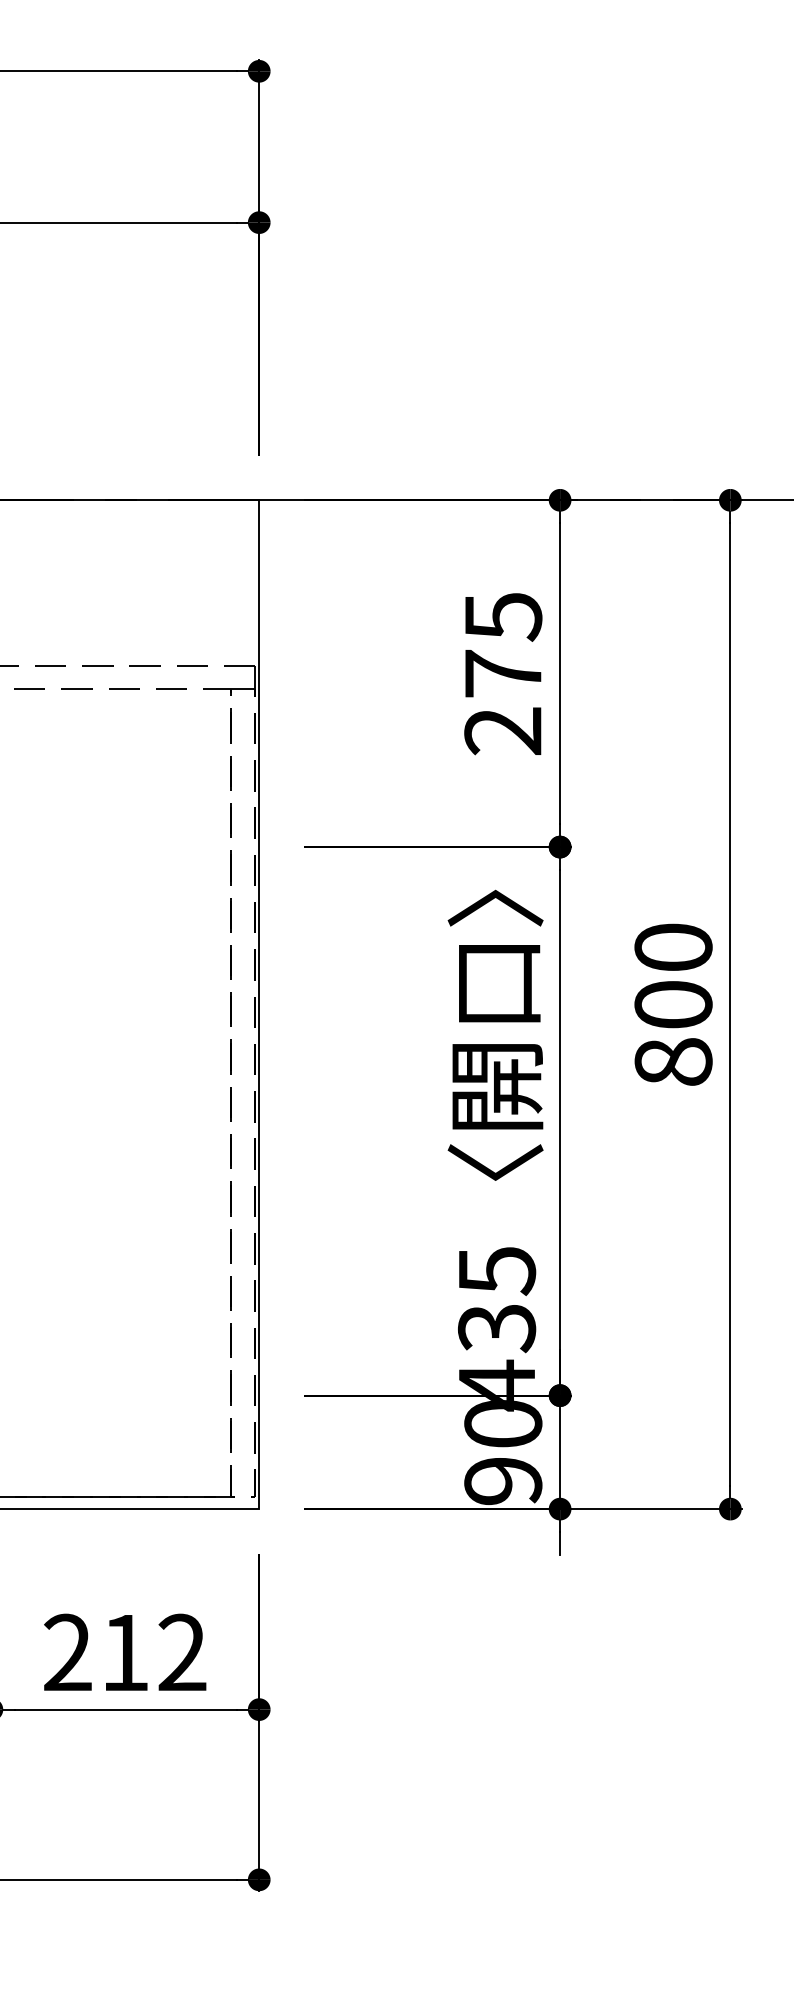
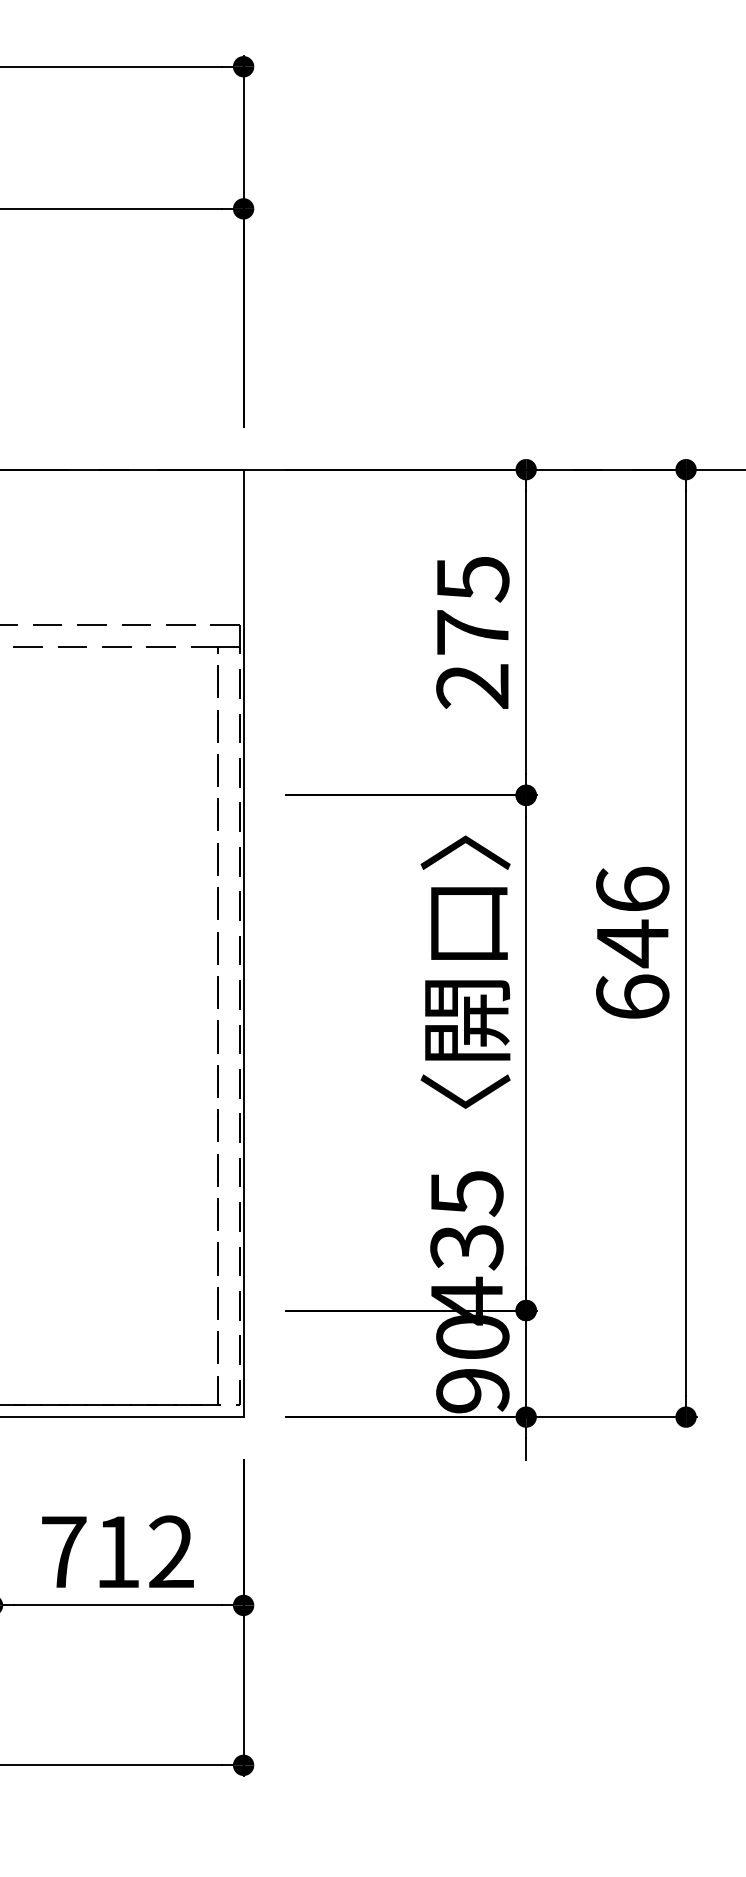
text: (673, 1004) -> (632, 943), 800 -> 646
text: (67, 1651) -> (63, 1550), 212 -> 712

